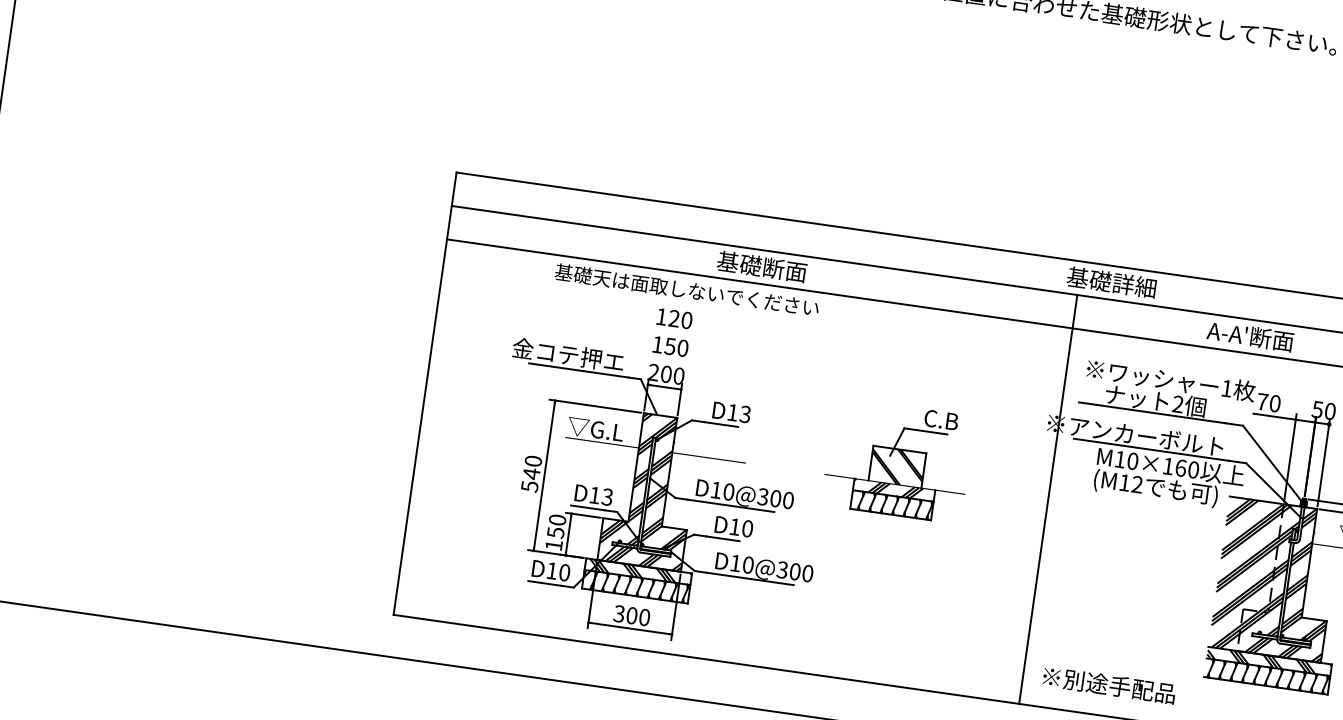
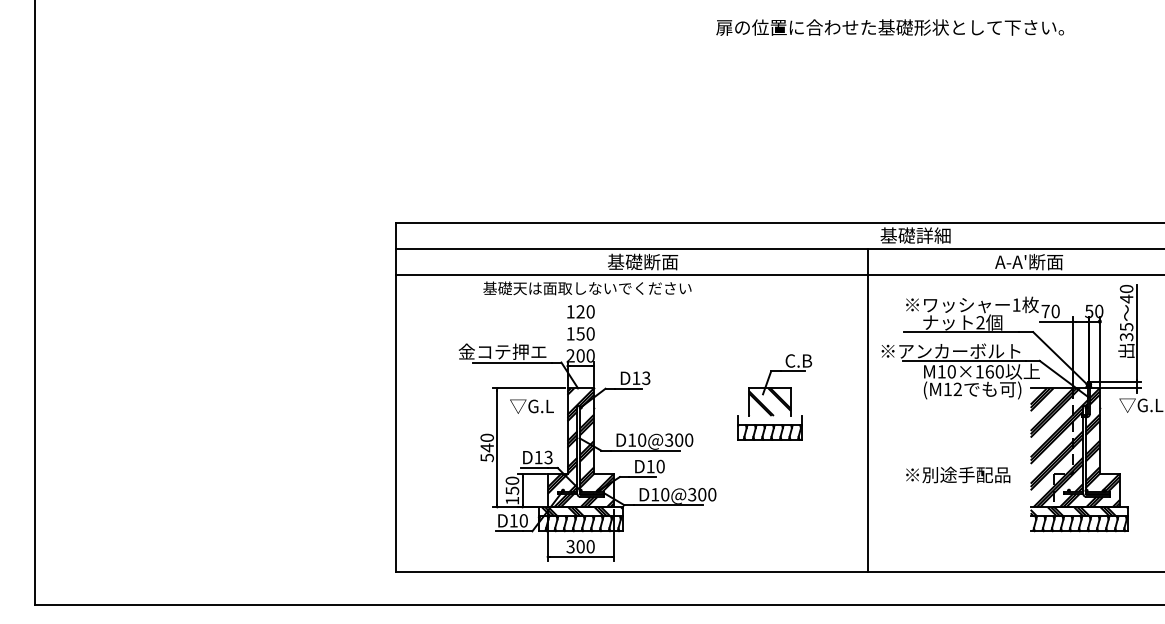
hatch: (888, 489) -> (765, 420), removed
line: (1048, 499) -> (868, 410), moved
text: (1109, 684) -> (958, 474), moved

